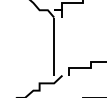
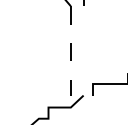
line: (54, 47) -> (71, 52), solid -> dashed

